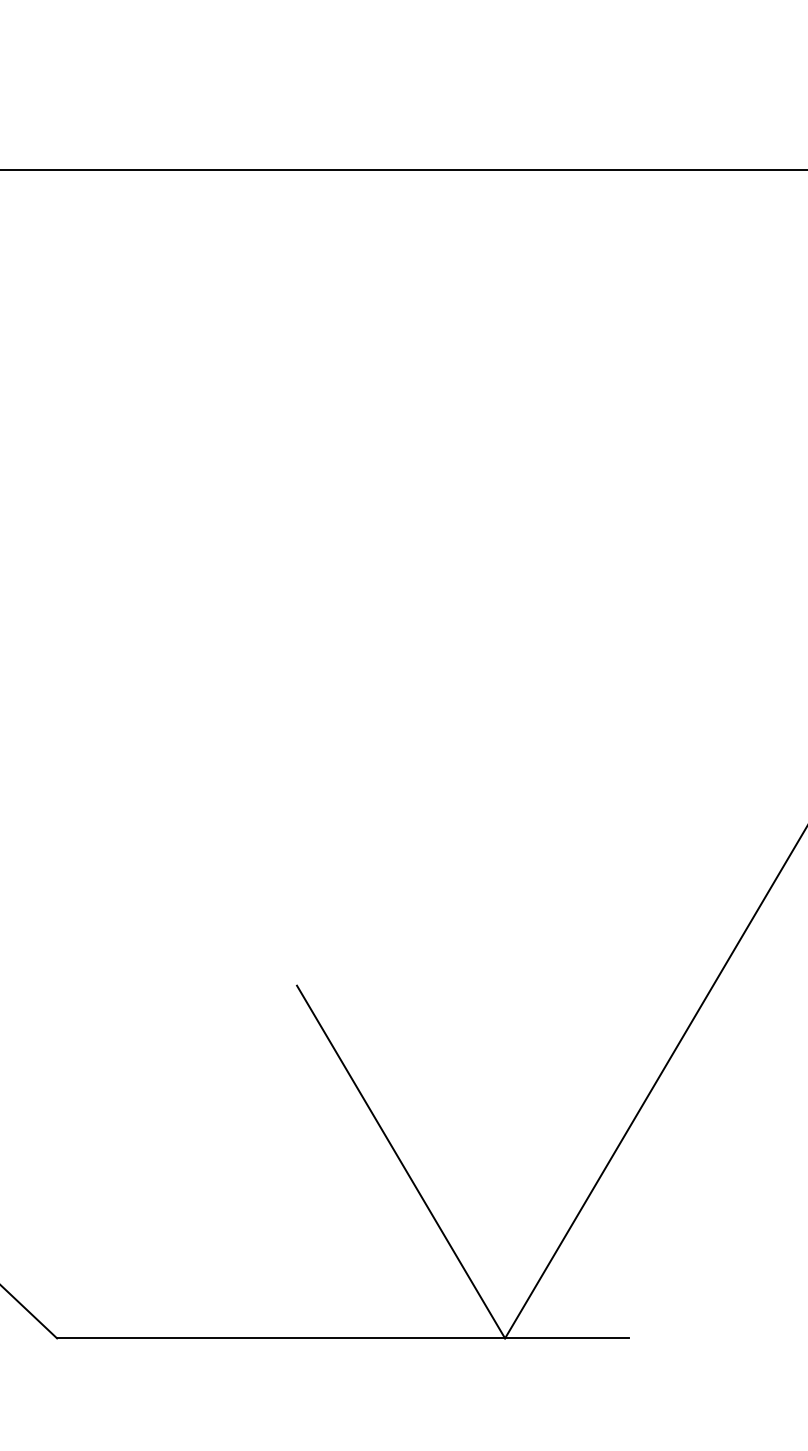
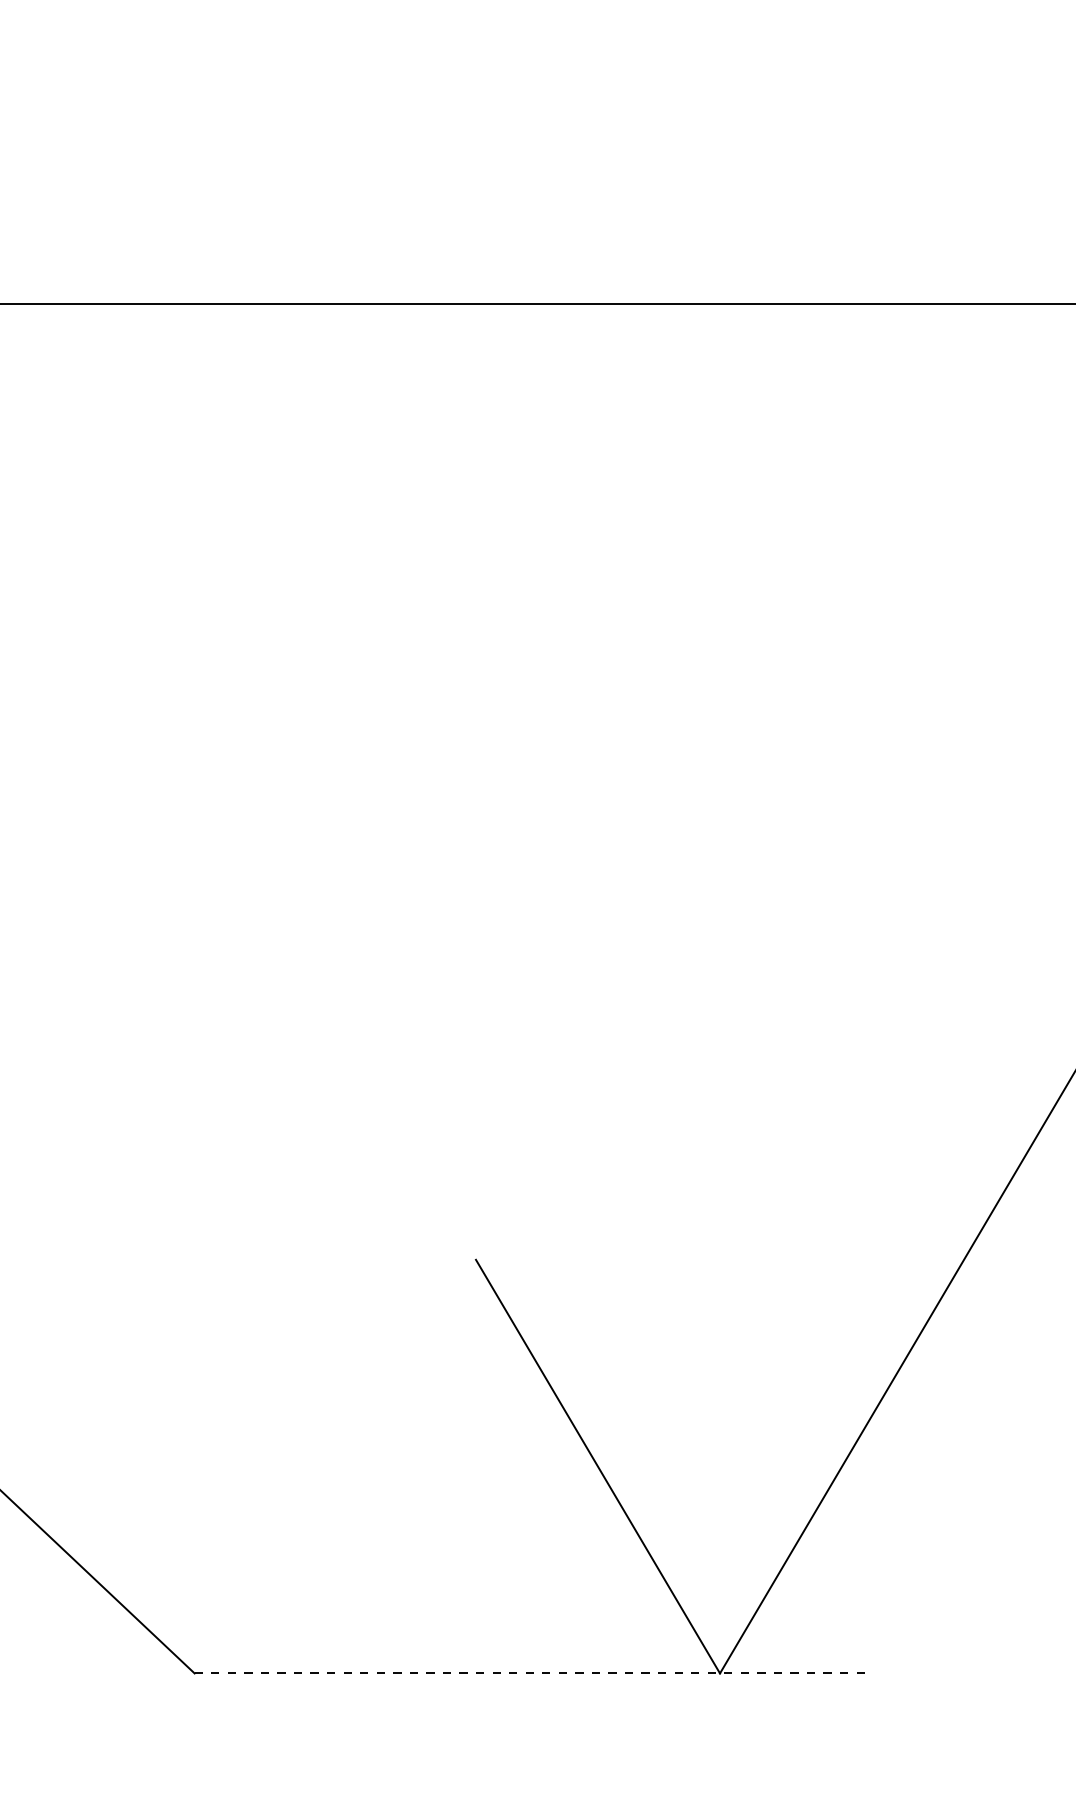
line: (343, 1338) -> (530, 1673), solid -> dashed

